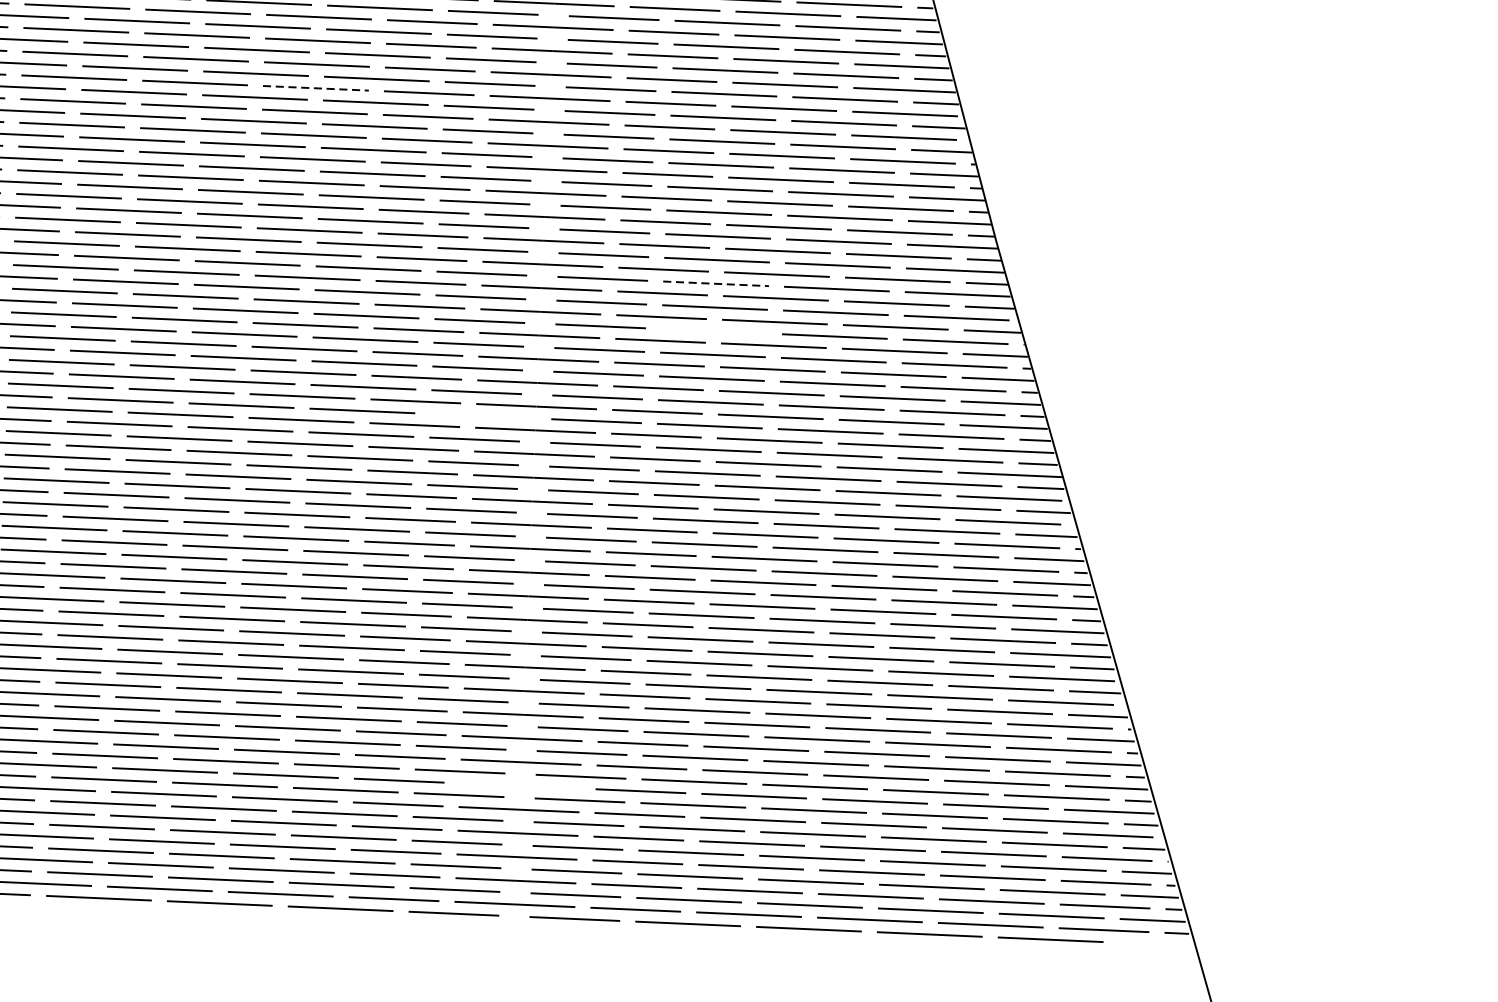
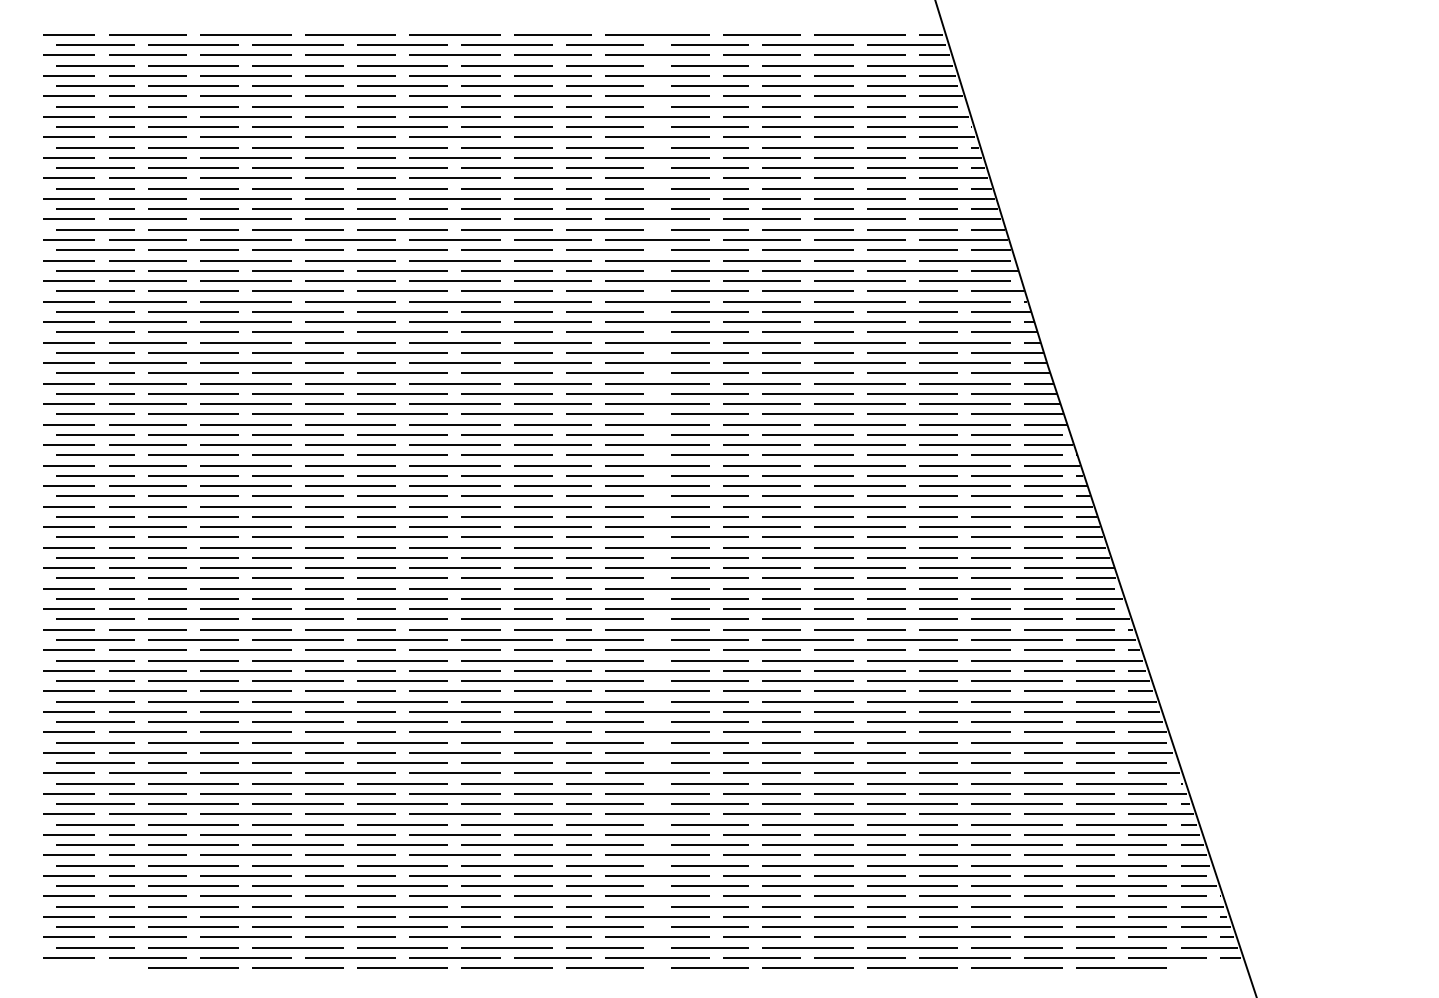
line: (315, 88) -> (454, 260), dashed -> solid
line: (715, 283) -> (807, 414), dashed -> solid
line: (713, 330) -> (807, 454), added
line: (474, 414) -> (604, 536), added
line: (520, 784) -> (657, 854), added

